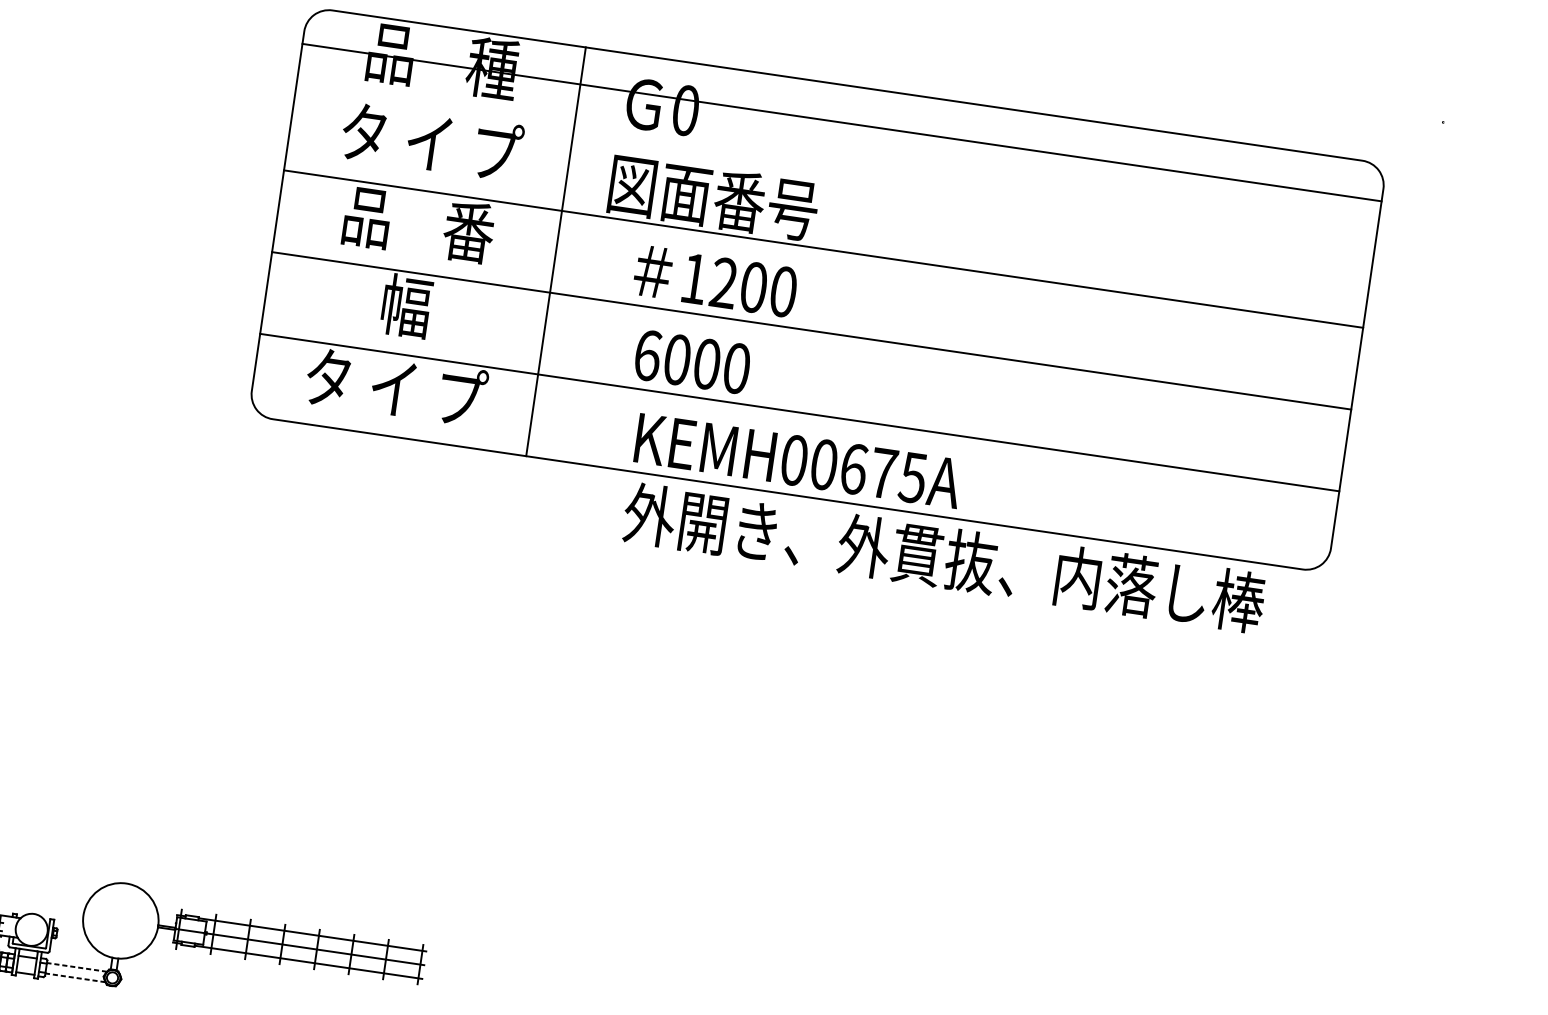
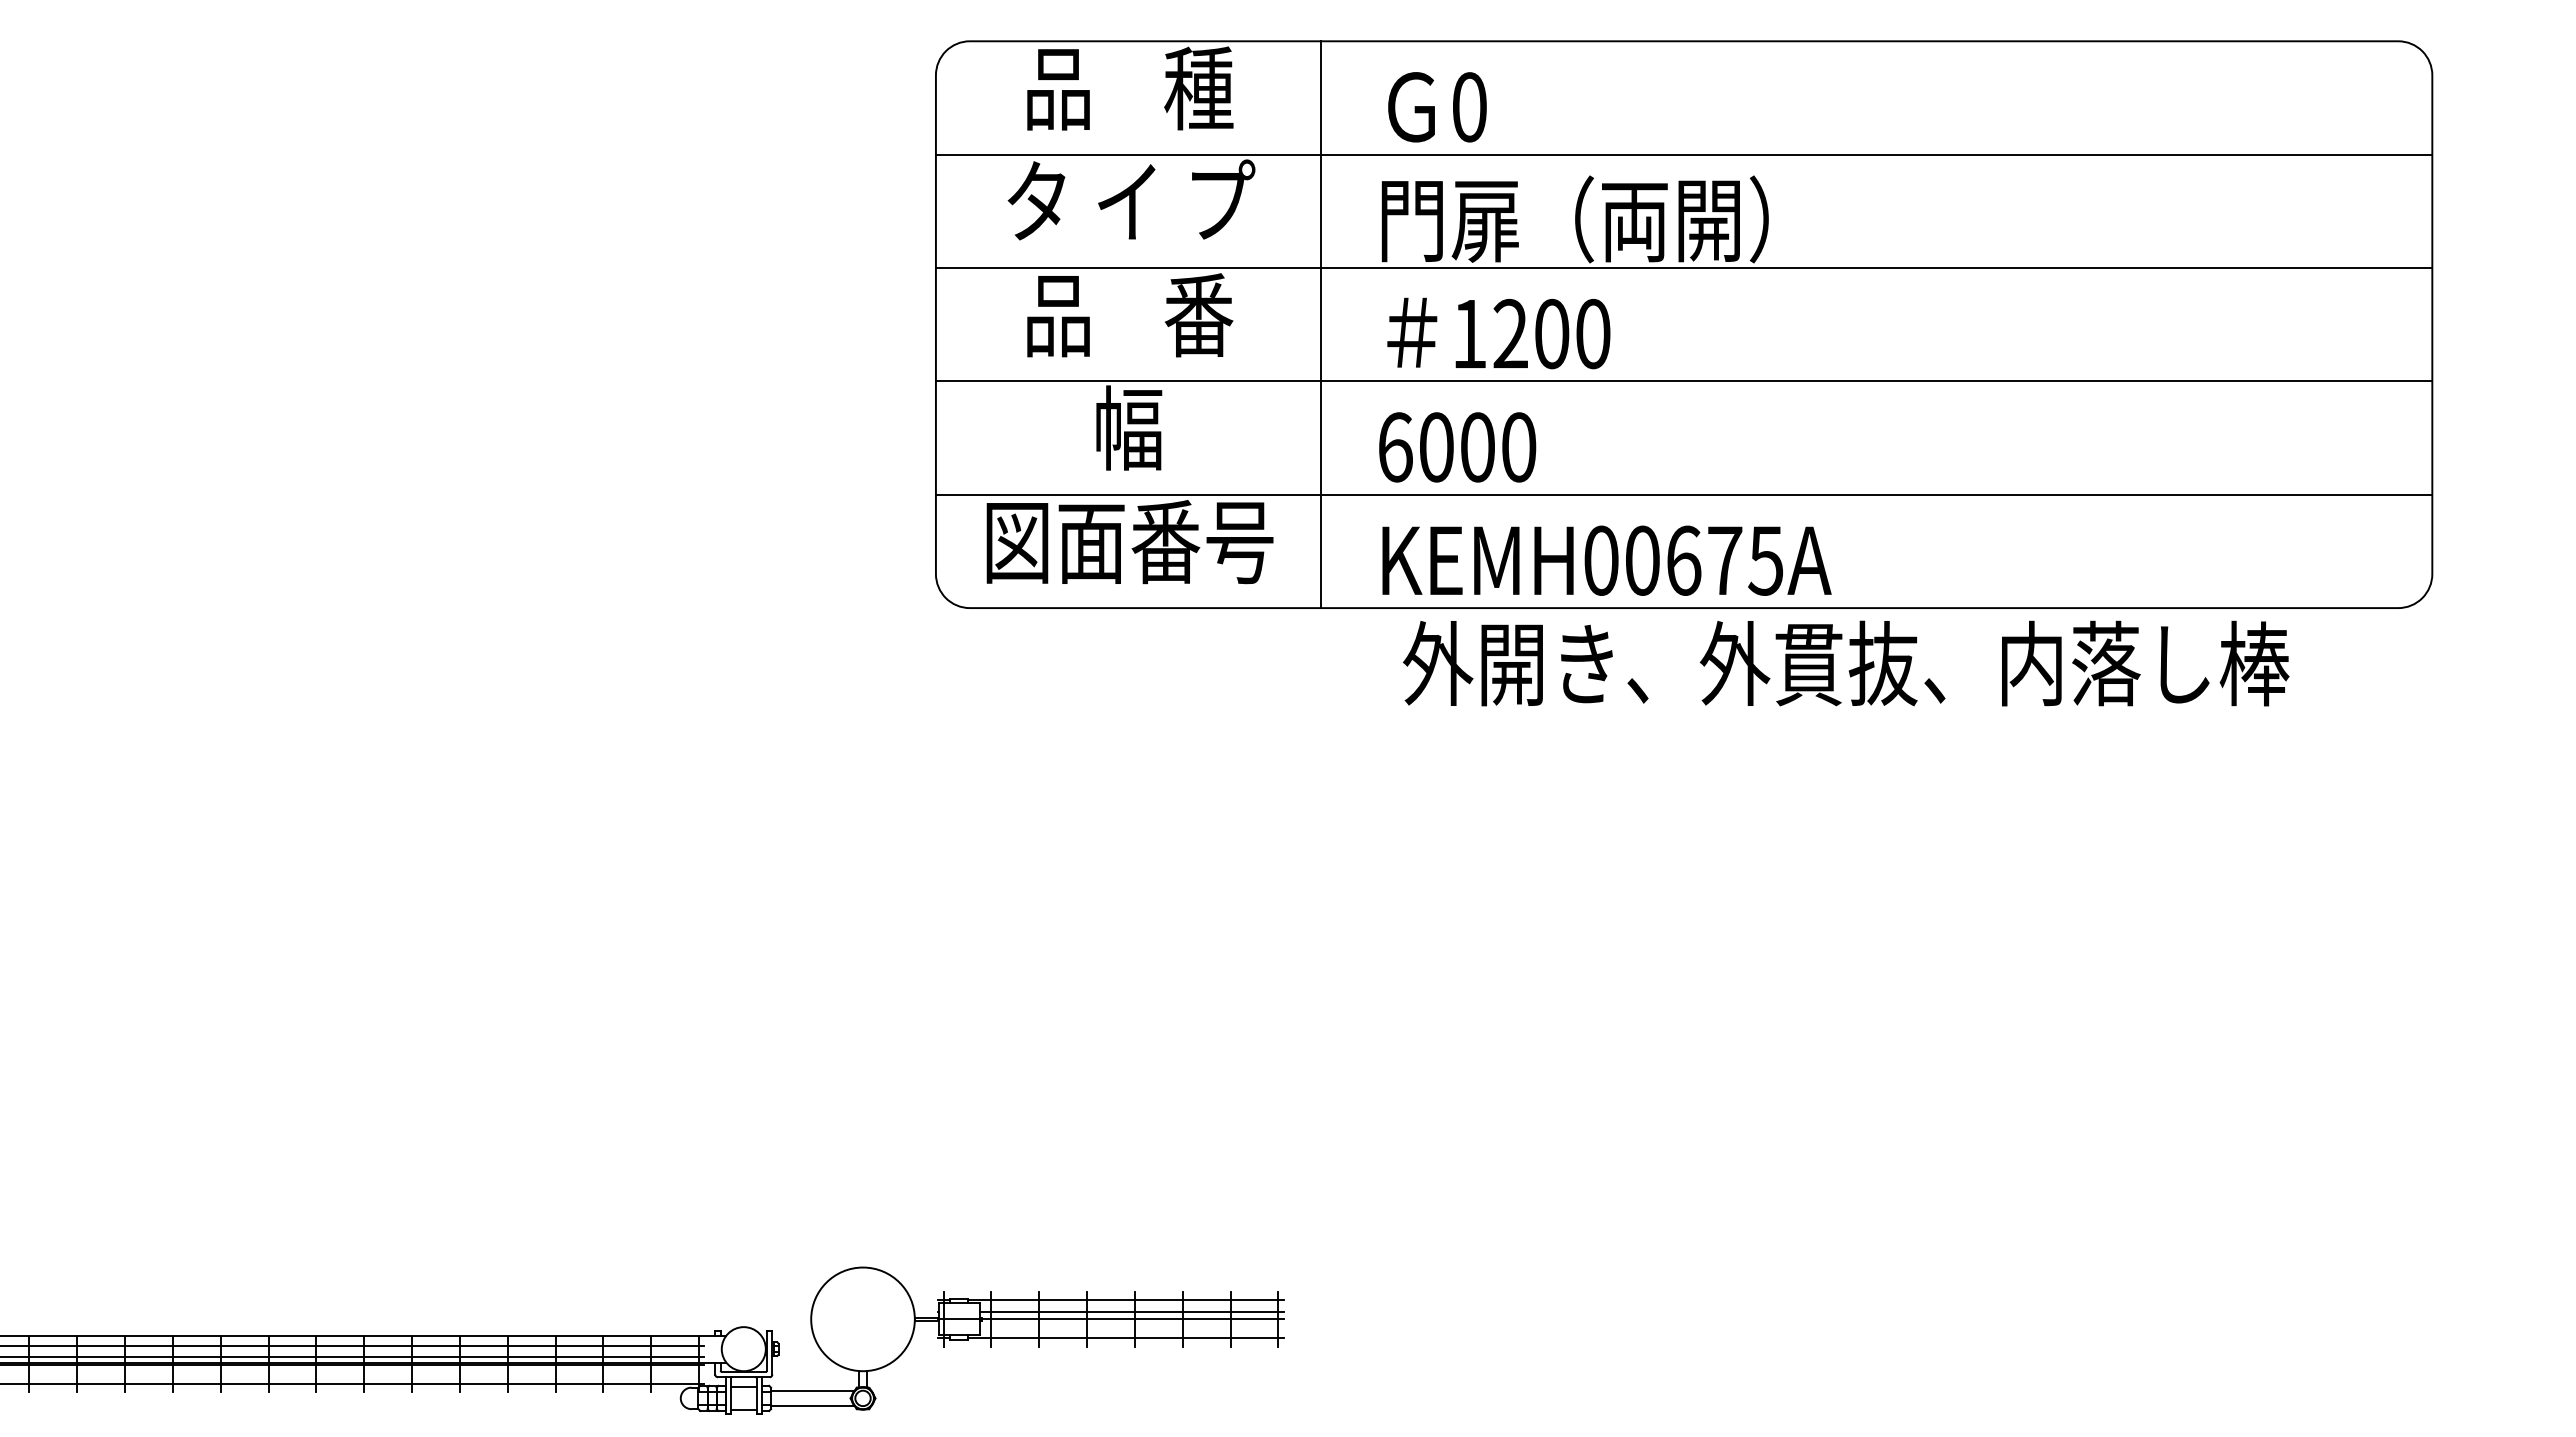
line: (841, 122) -> (1683, 154), moved
text: (749, 202) -> (1574, 219), 図面番号 -> 門扉（両開）
text: (715, 281) -> (1498, 333), moved
text: (692, 362) -> (1457, 447), moved
text: (394, 387) -> (1129, 541), タ イ プ -> 図面番号
text: (798, 460) -> (1606, 560), moved
text: (944, 558) -> (1846, 663), moved
line: (315, 943) -> (1131, 1311), added
line: (76, 967) -> (812, 1391), dashed -> solid
line: (75, 977) -> (812, 1405), dashed -> solid

